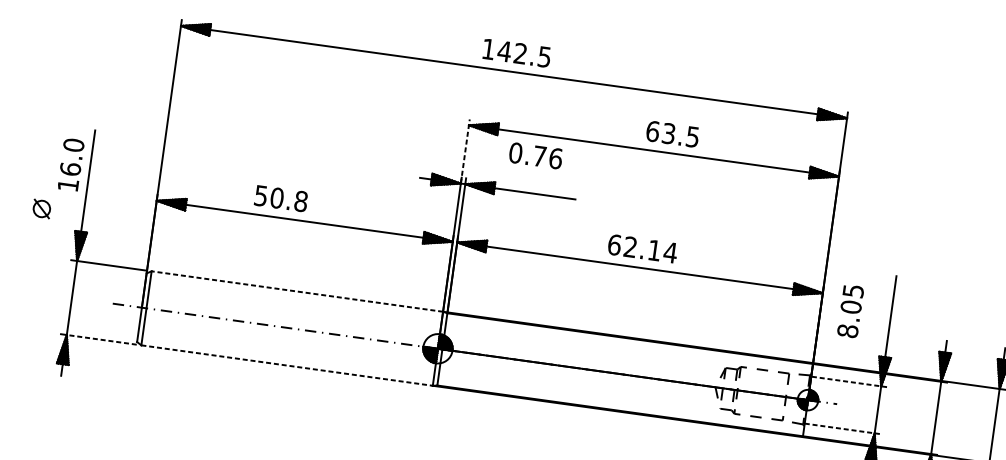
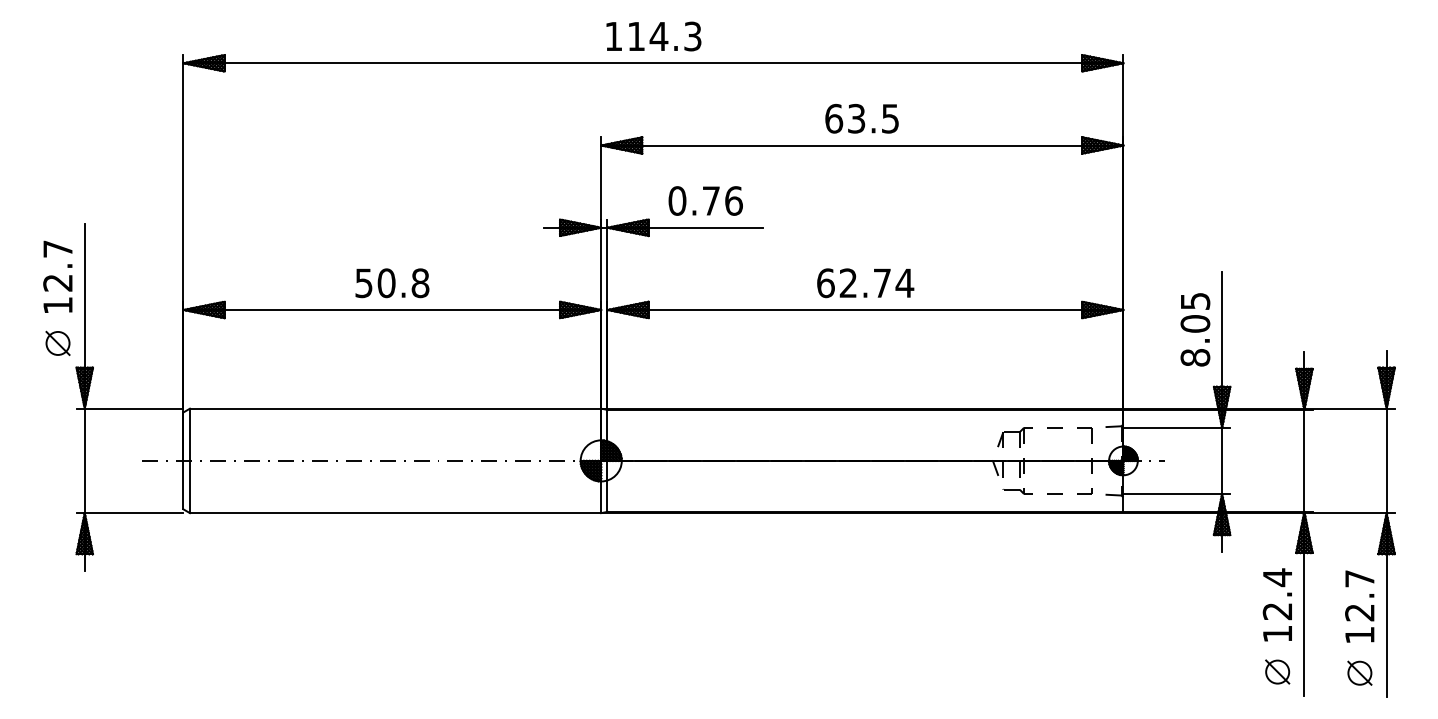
text: (524, 53) -> (664, 35), 142.5 -> 114.3
text: (672, 134) -> (861, 118), moved
line: (465, 151) -> (601, 182), dashed -> solid
text: (535, 155) -> (705, 200), moved
text: (71, 156) -> (57, 265), 16.0 -> 12.7
text: (281, 198) -> (392, 283), moved
part: (41, 208) -> (57, 342), moved
text: (654, 250) -> (882, 282), 62.14 -> 62.74
line: (297, 291) -> (395, 408), dashed -> solid
text: (850, 311) -> (1195, 329), moved
line: (101, 340) -> (133, 513), dashed -> solid
line: (286, 365) -> (395, 513), dashed -> solid
line: (848, 381) -> (1176, 427), dashed -> solid
line: (842, 429) -> (1177, 494), dashed -> solid

